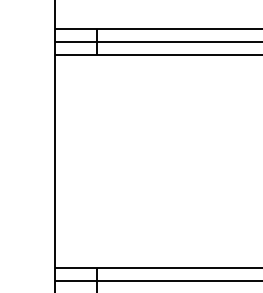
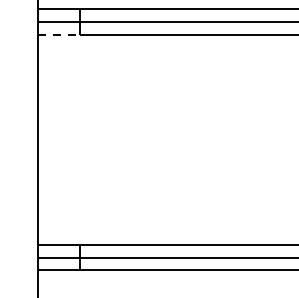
line: (75, 54) -> (58, 34), solid -> dashed

